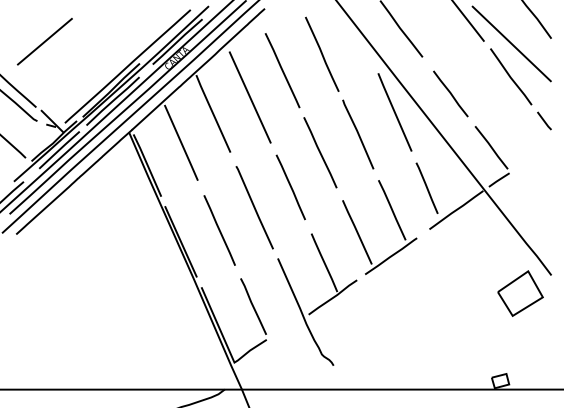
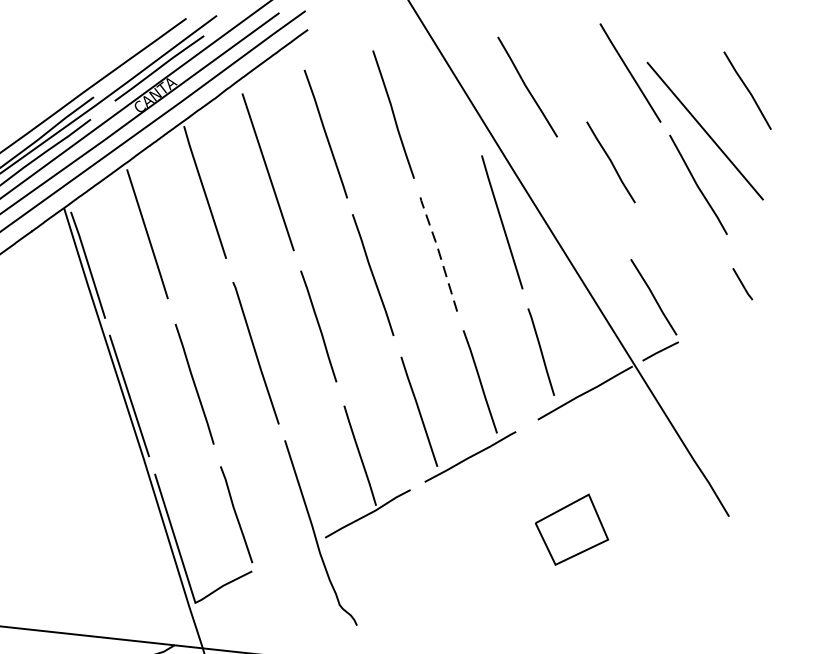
line: (450, 93) -> (610, 161), moved
line: (544, 120) -> (742, 283), moved
line: (357, 132) -> (437, 248), solid -> dashed
part: (520, 293) -> (572, 529), moved

